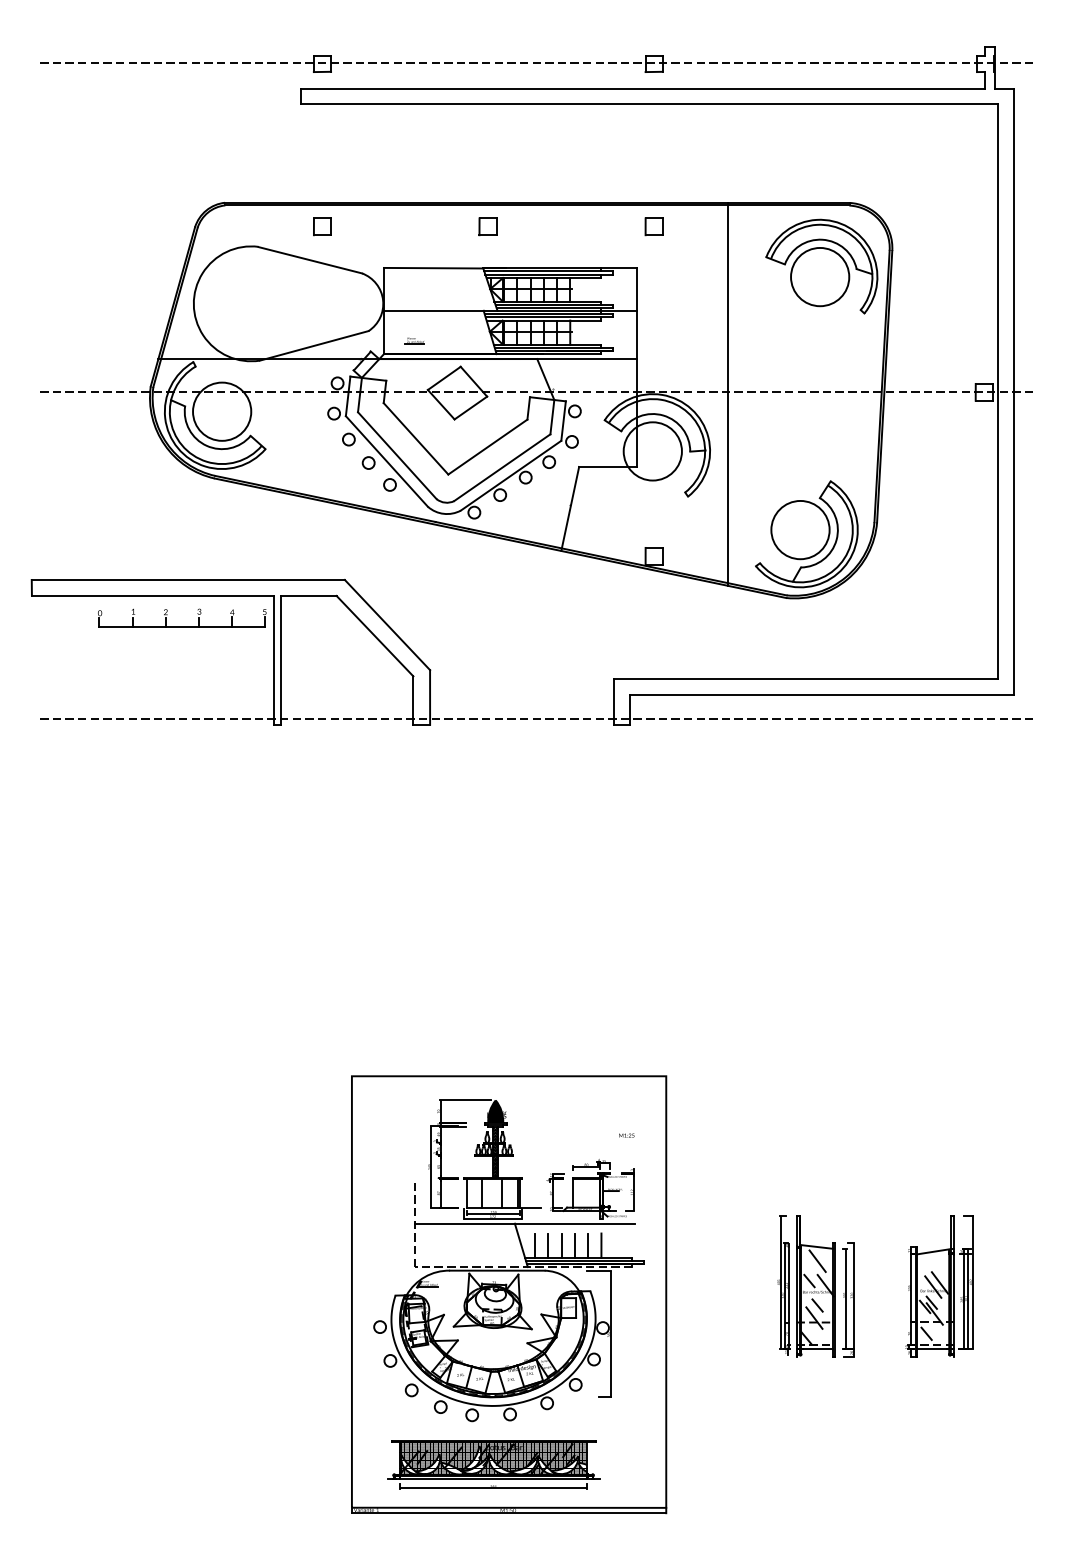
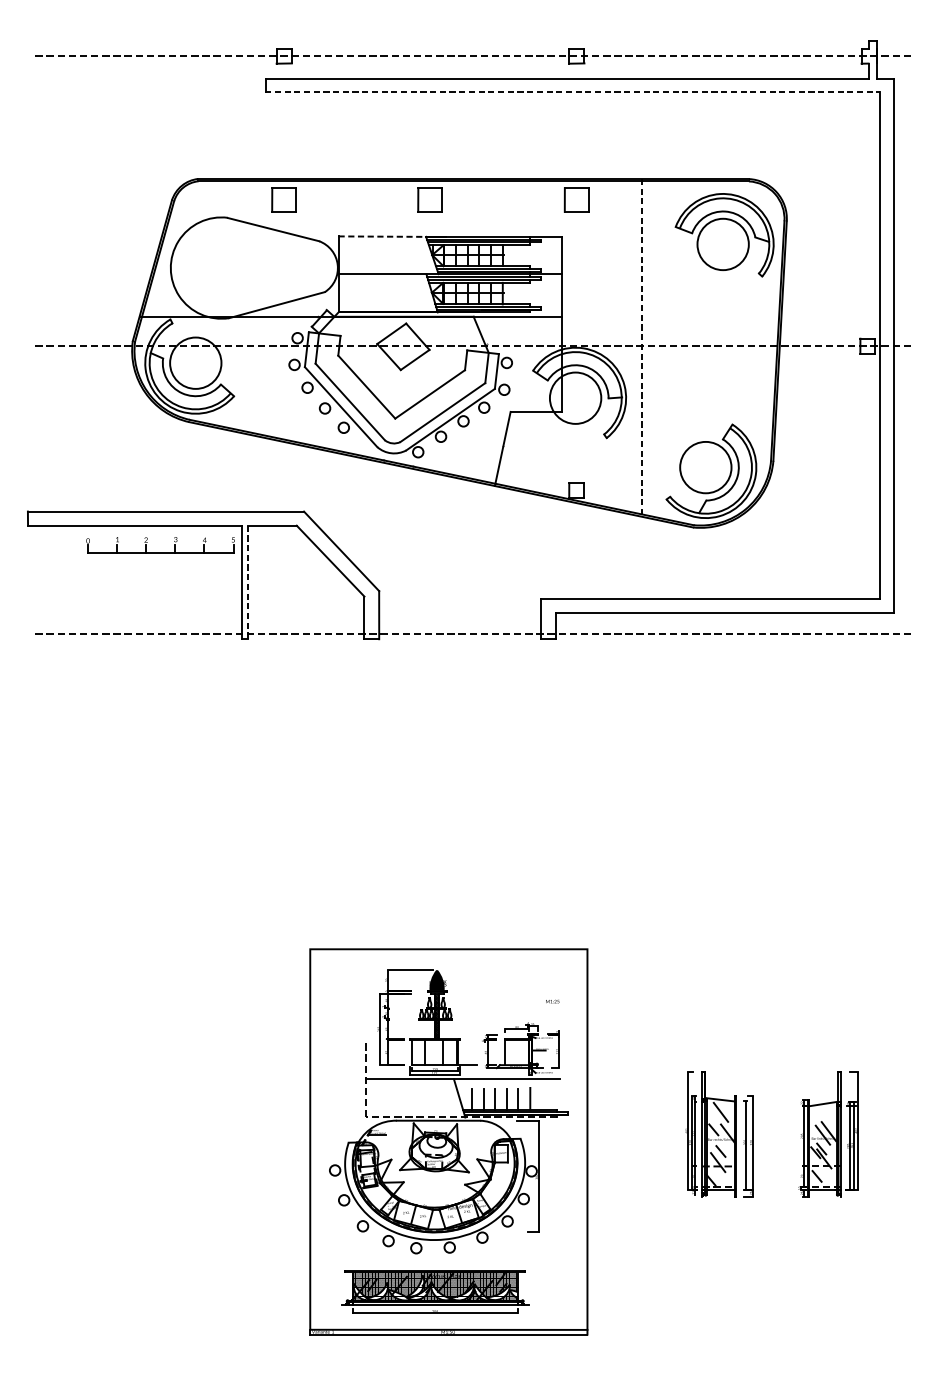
line: (649, 104) -> (572, 92), solid -> dashed
part: (322, 226) -> (284, 199), size x1.6
part: (487, 226) -> (429, 199), size x1.6
part: (653, 226) -> (576, 199), size x1.6
line: (433, 268) -> (382, 236), solid -> dashed
part: (414, 340) -> (365, 300), removed
line: (727, 394) -> (641, 348), solid -> dashed
line: (281, 660) -> (248, 582), solid -> dashed

